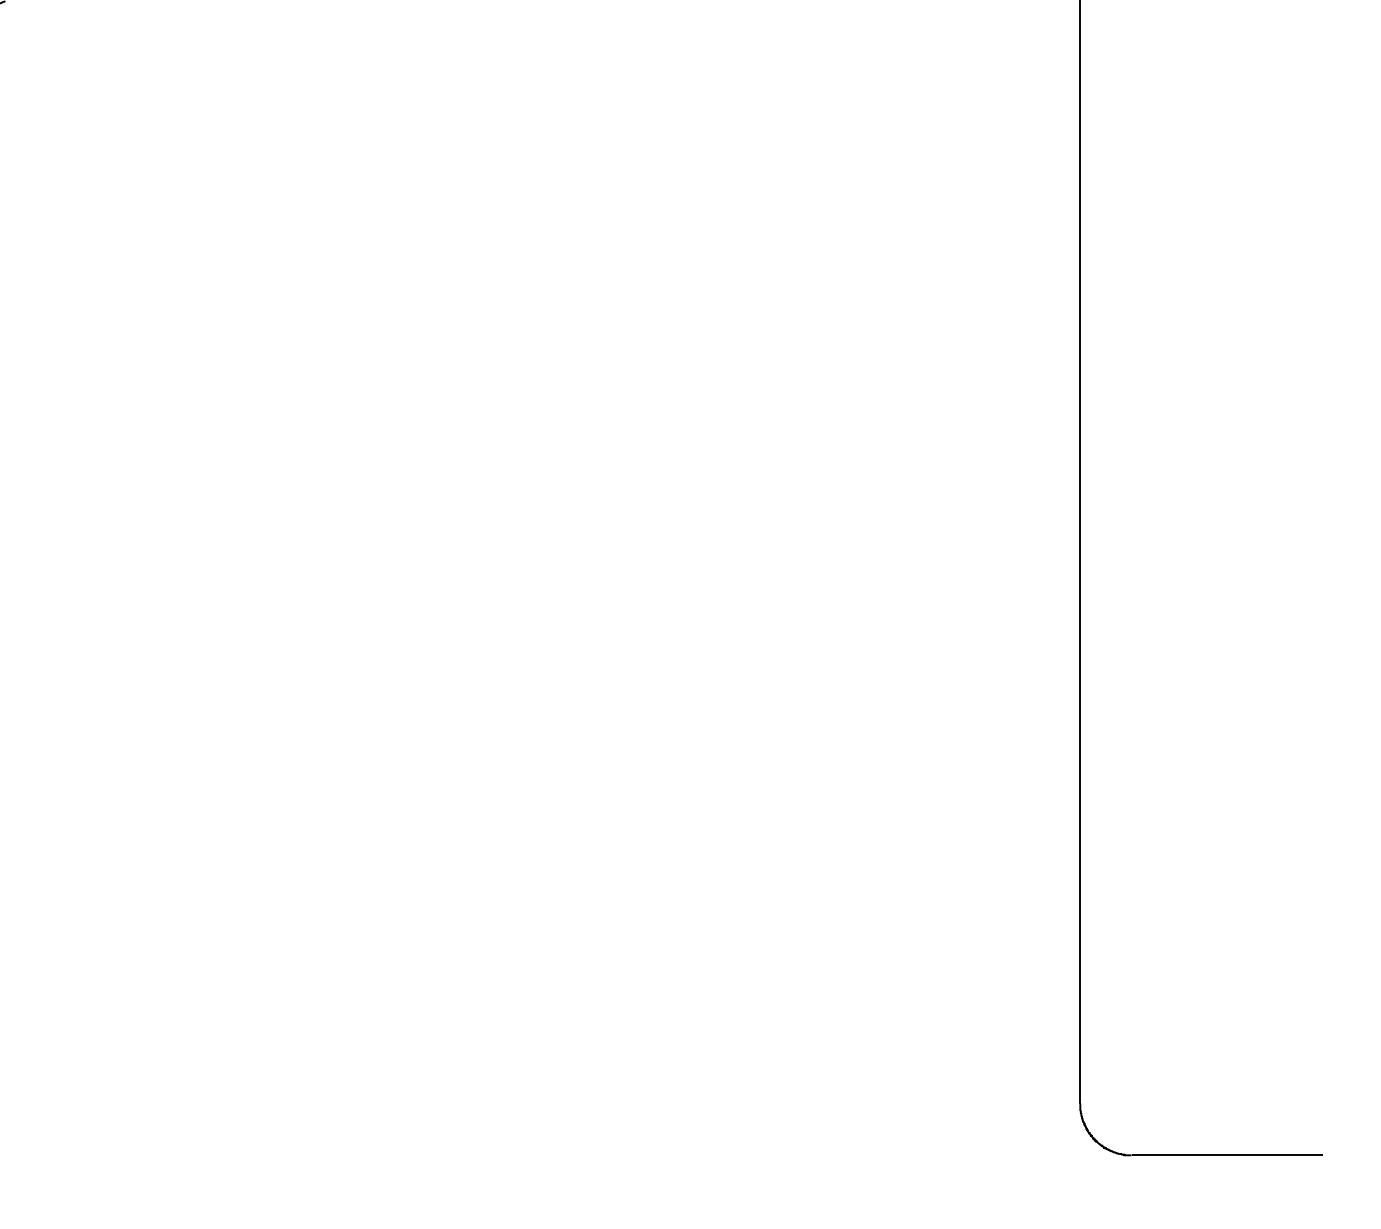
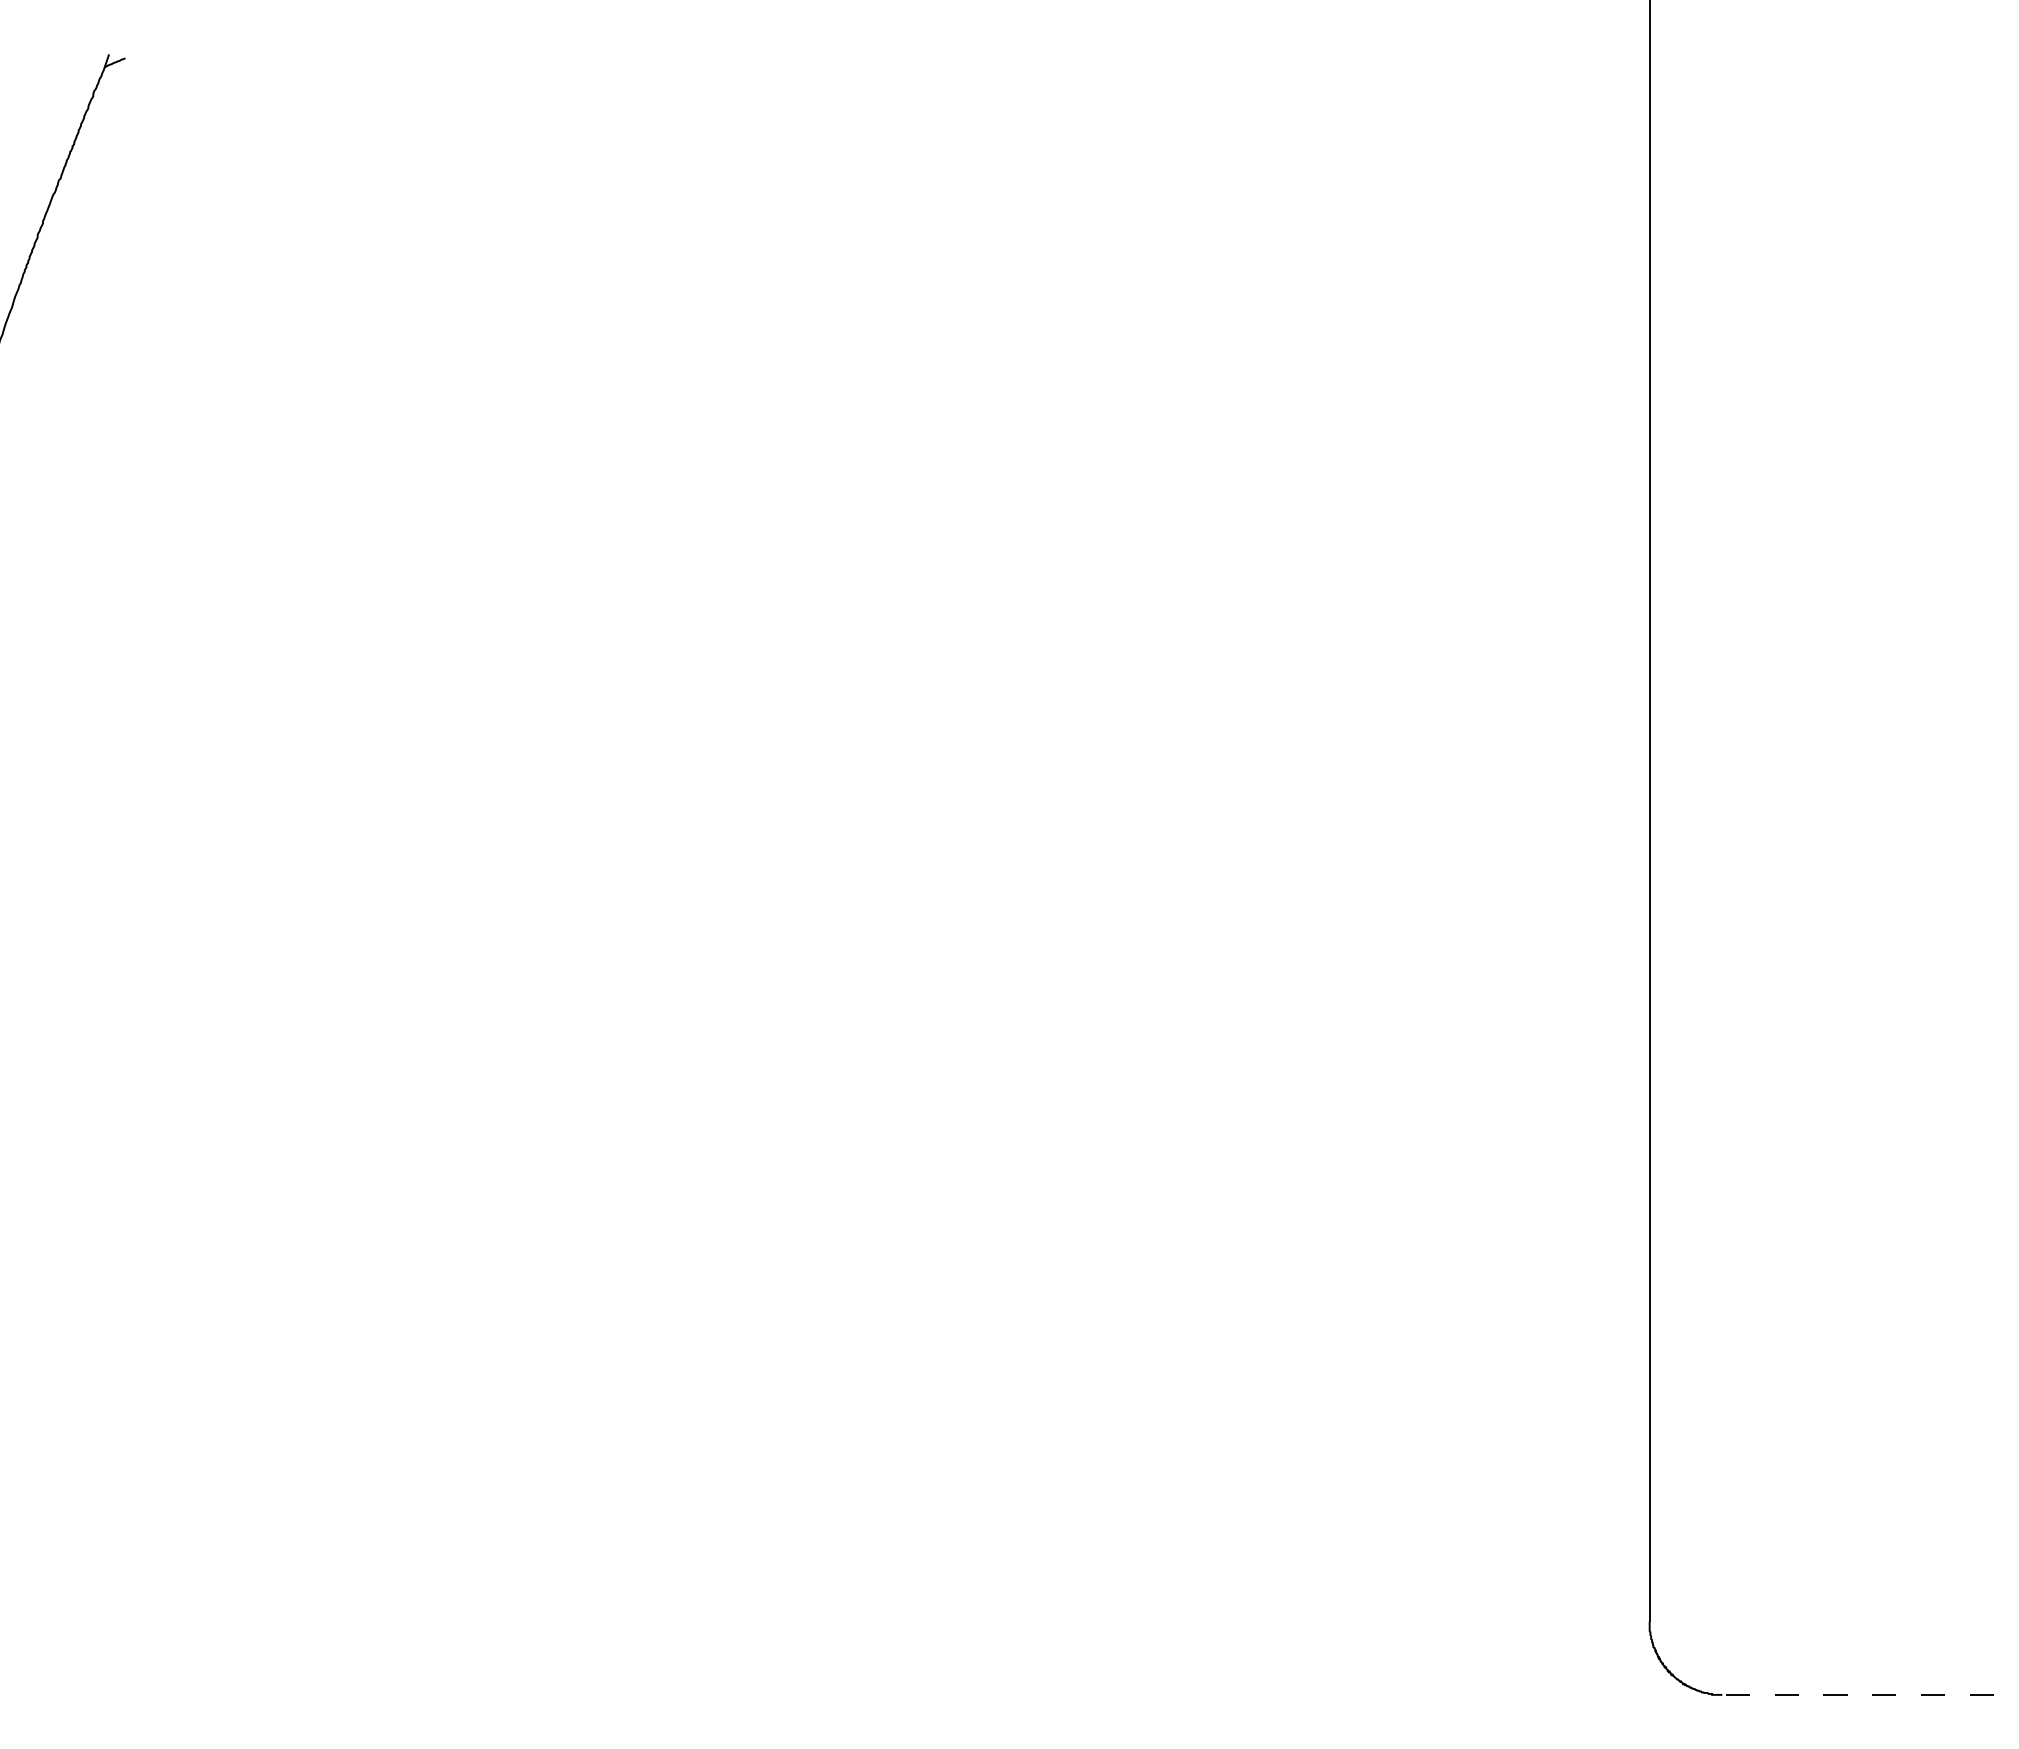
line: (1227, 1155) -> (1858, 1694), solid -> dashed

